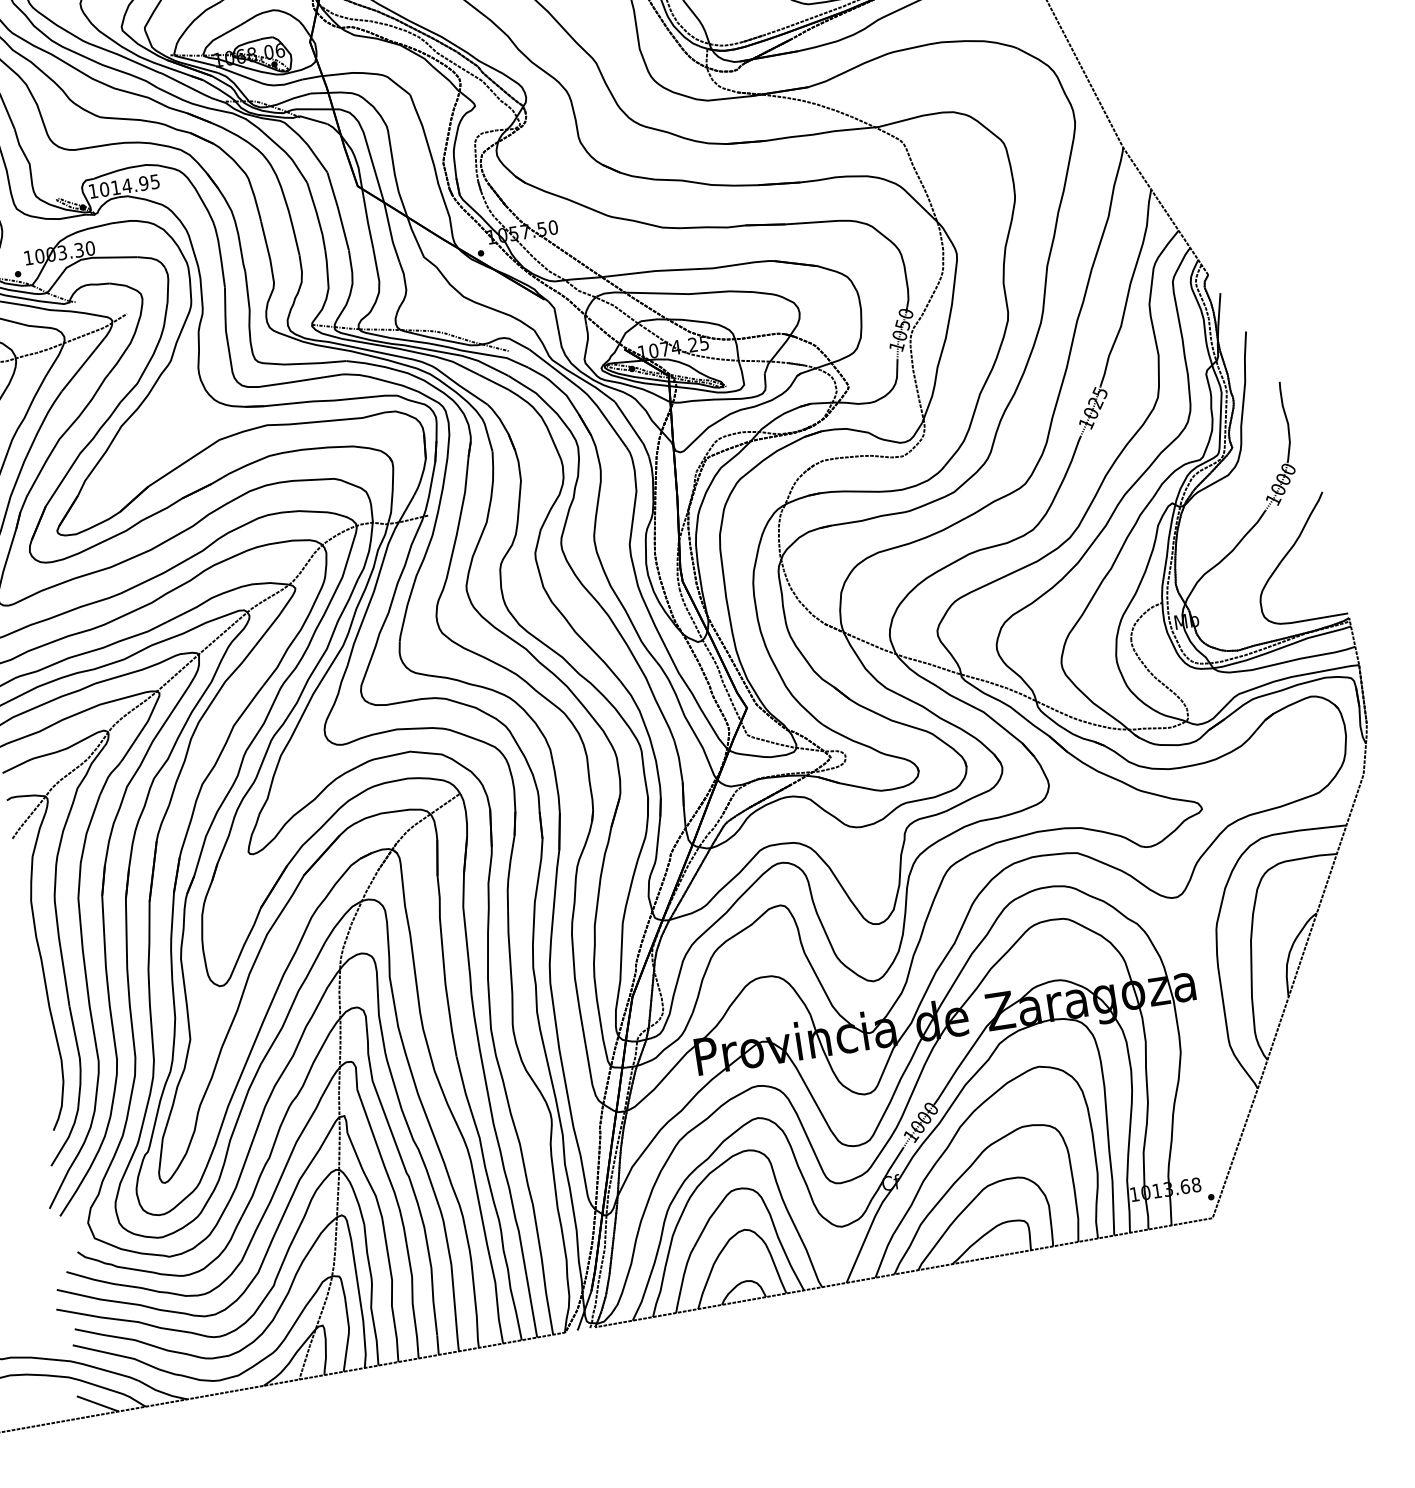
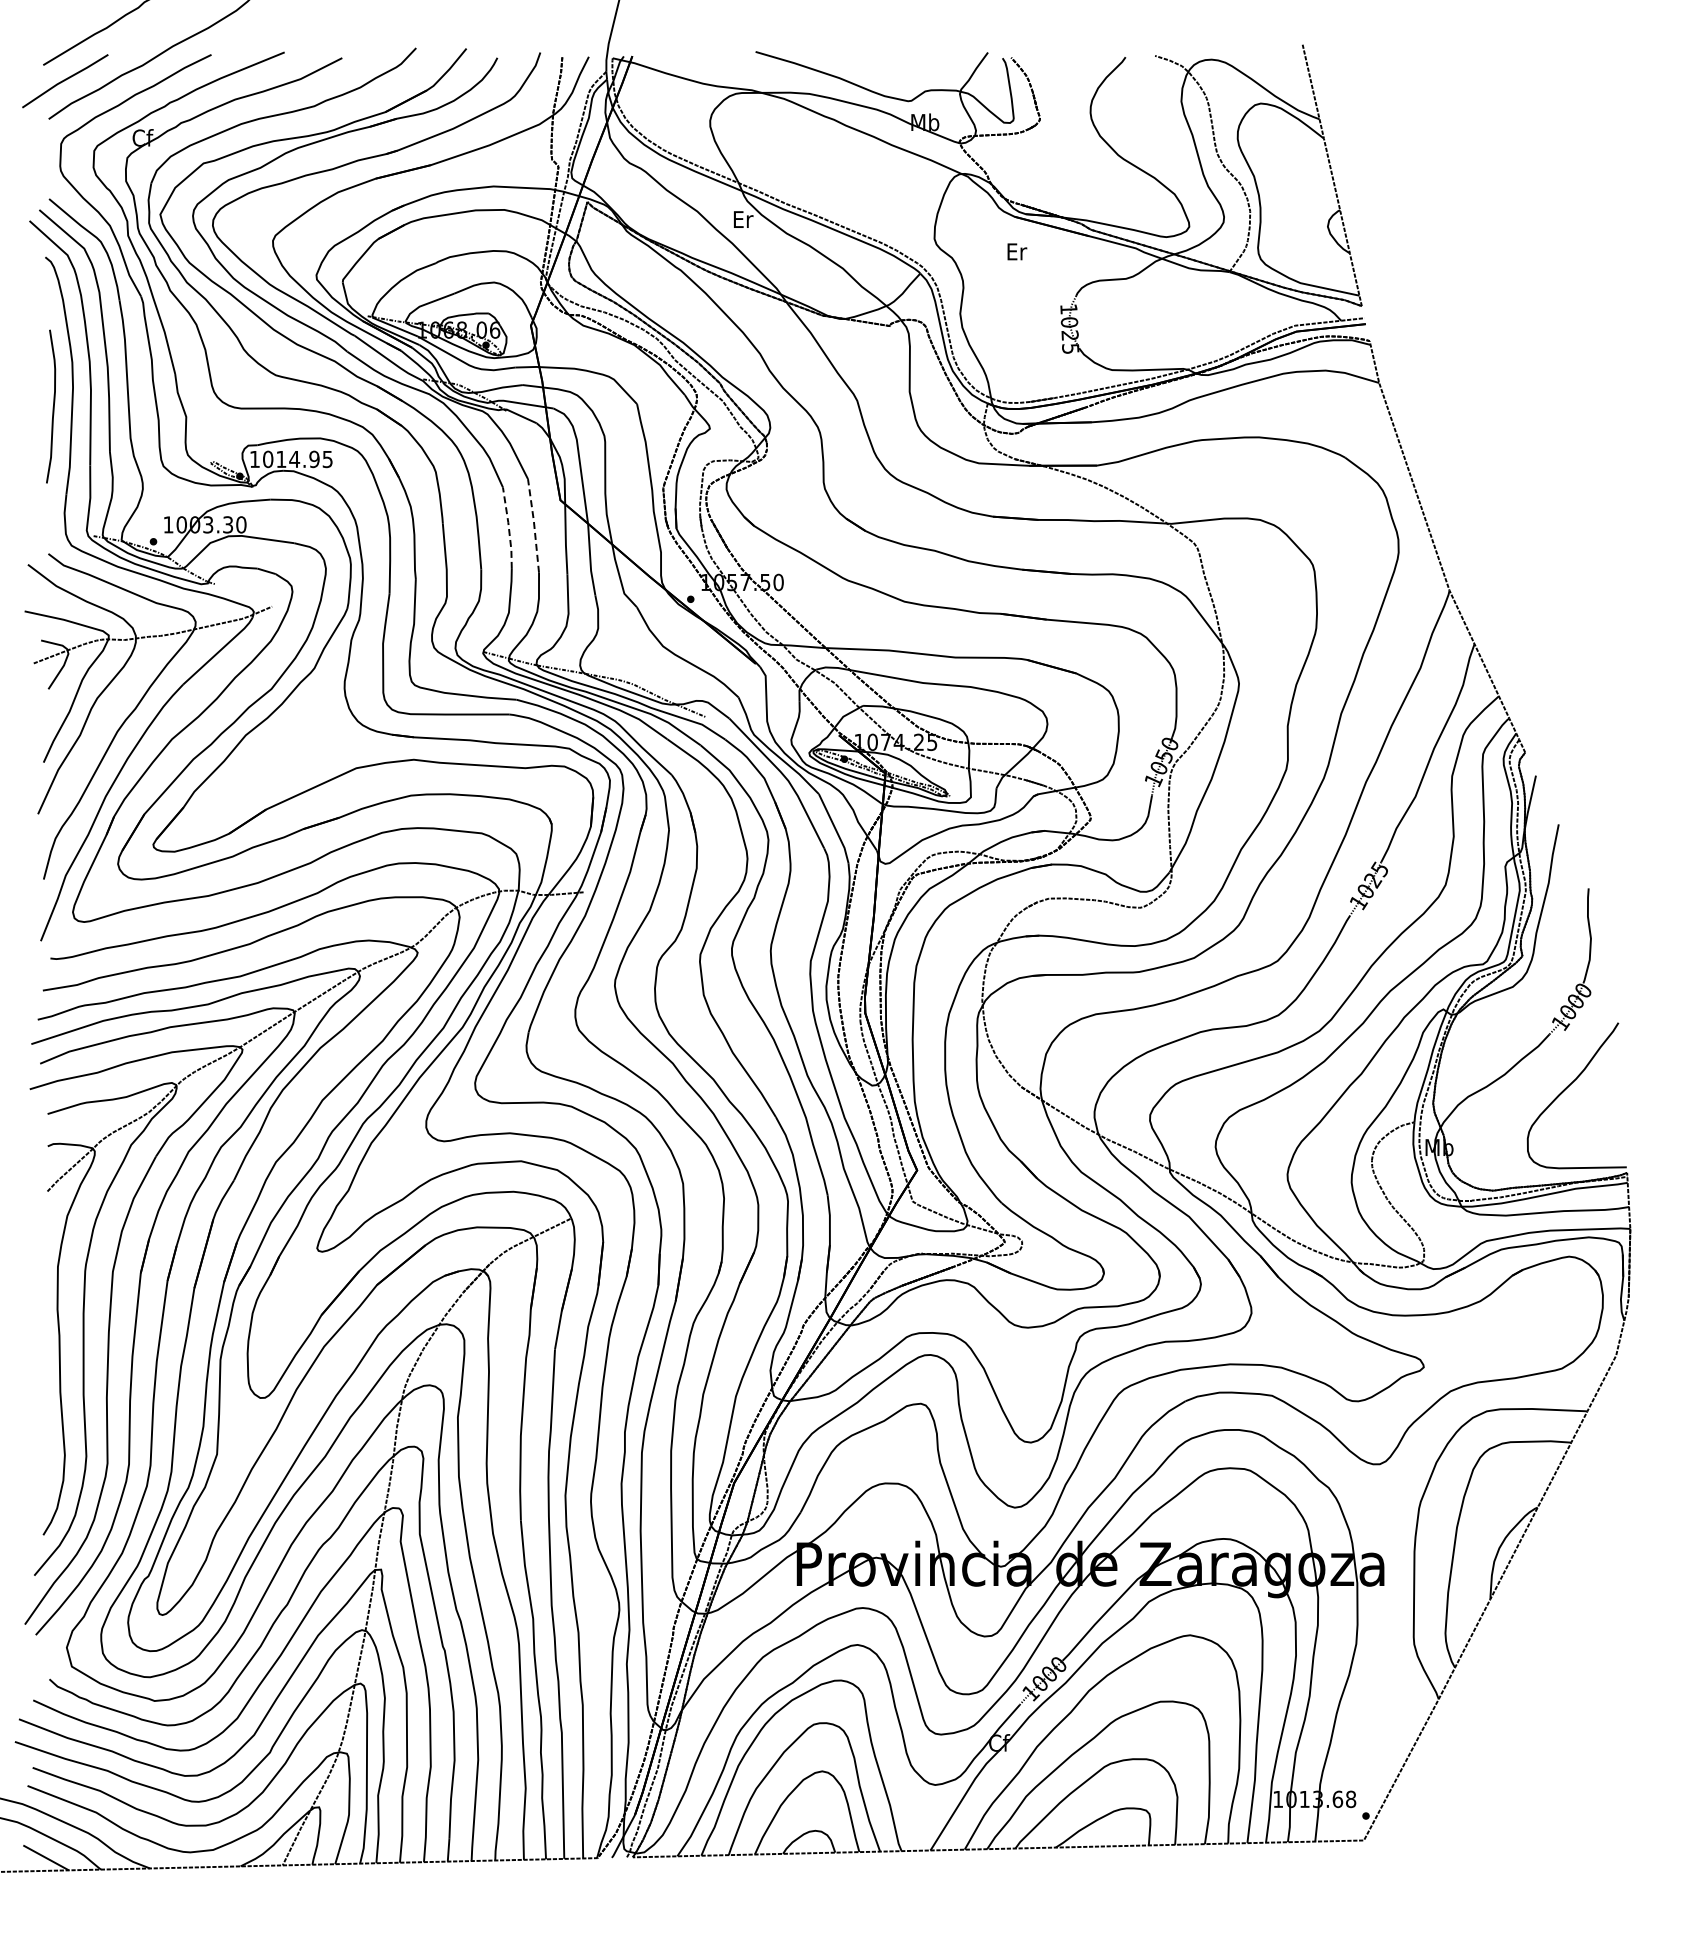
line: (338, 210) -> (534, 524), solid -> dashed
line: (317, 216) -> (508, 527), solid -> dashed

